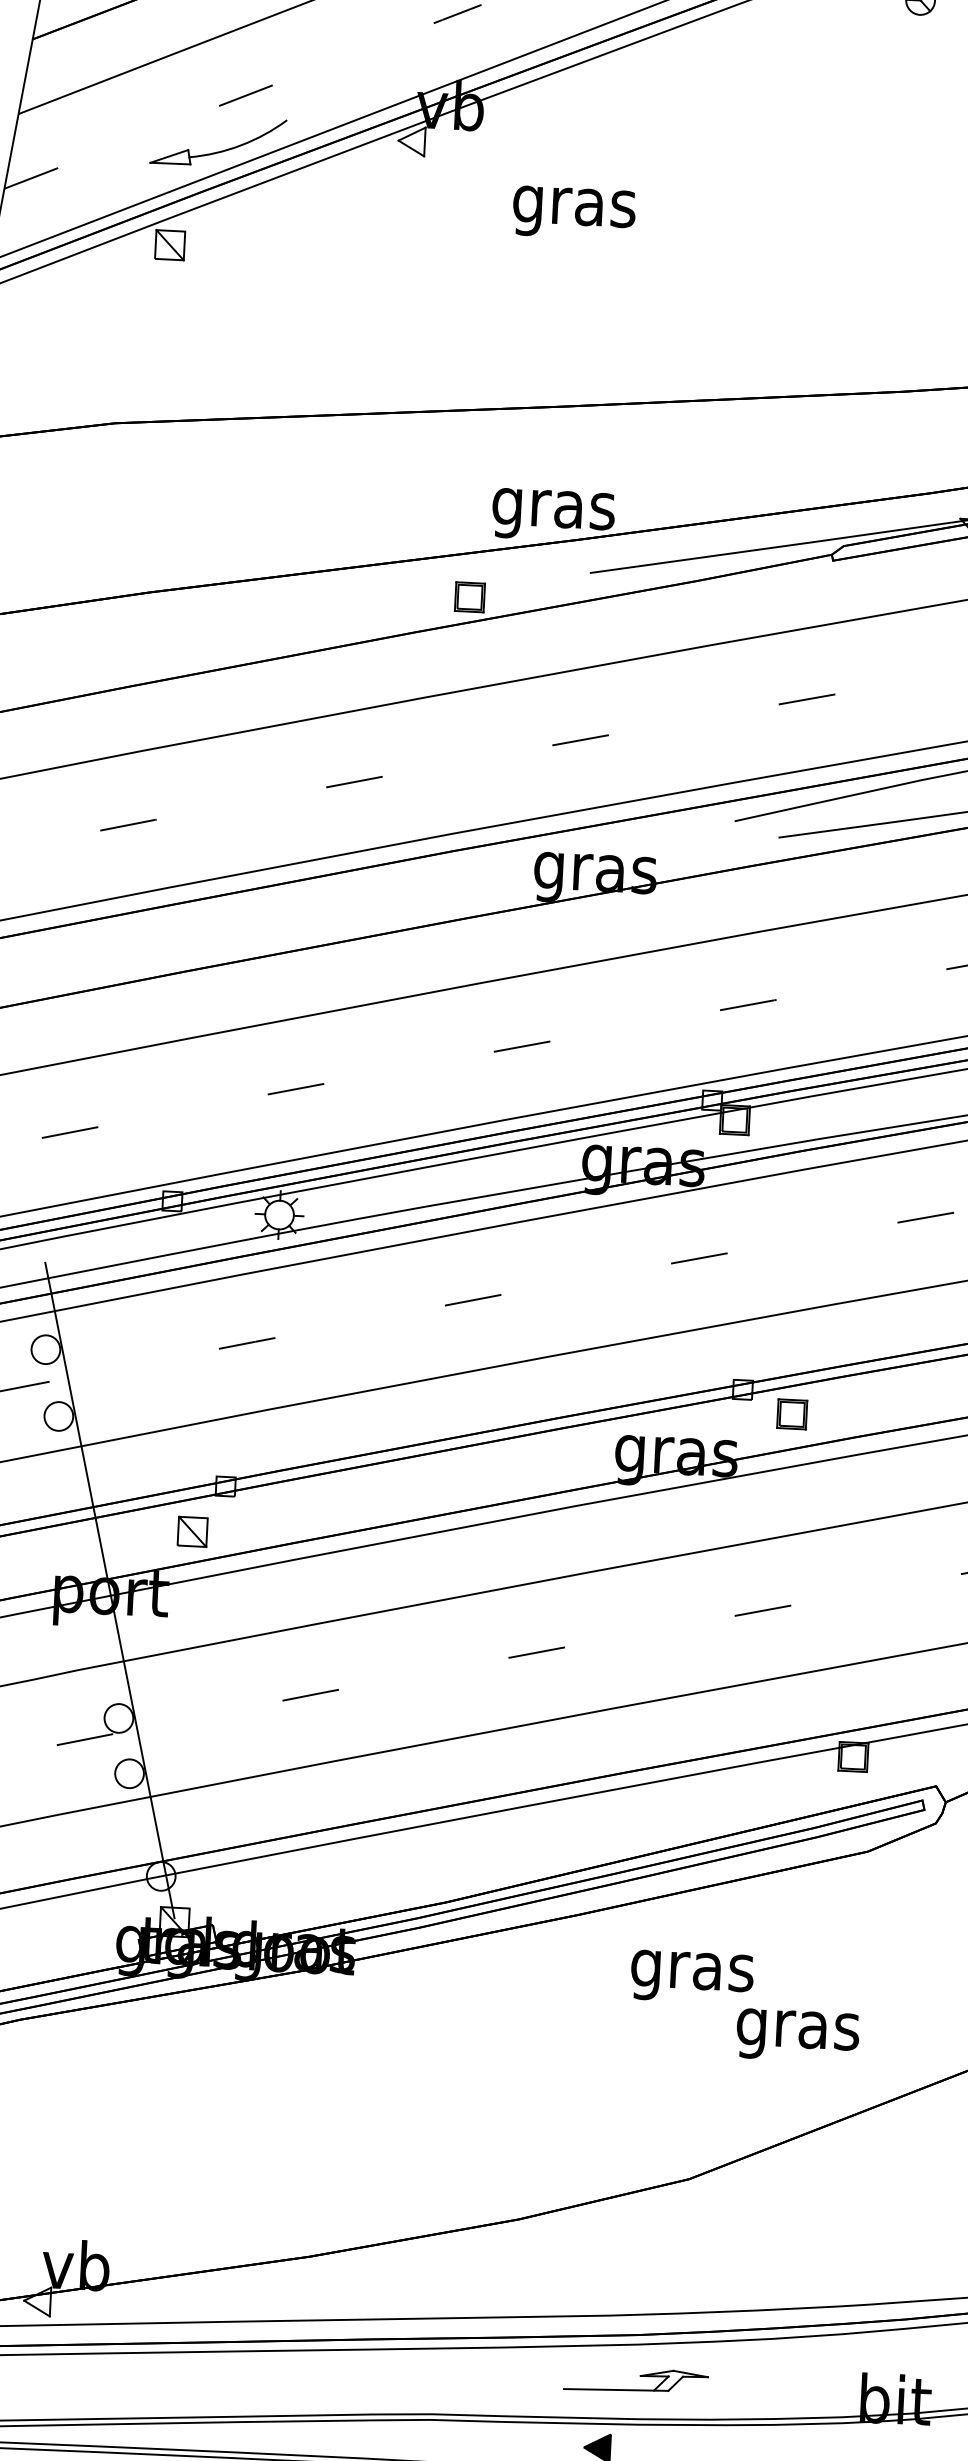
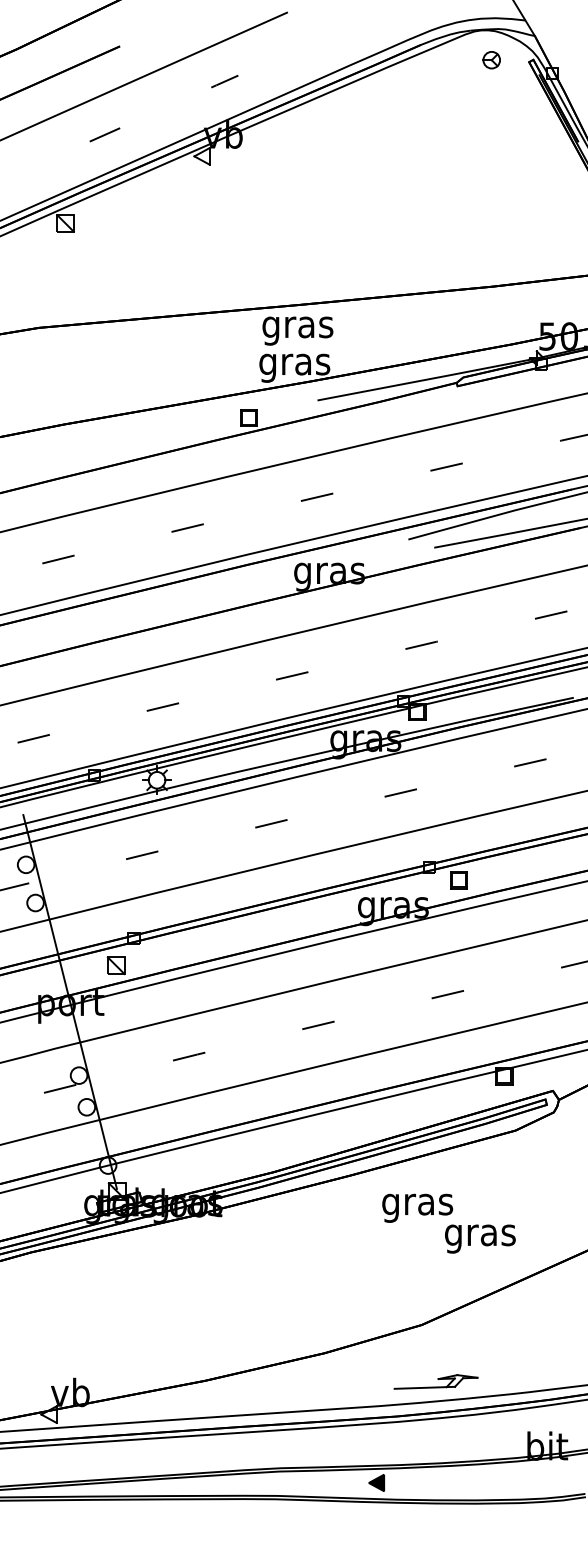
part: (216, 142) -> (89, 162), removed
text: (573, 212) -> (297, 330), moved
part: (635, 2379) -> (435, 1381), moved

